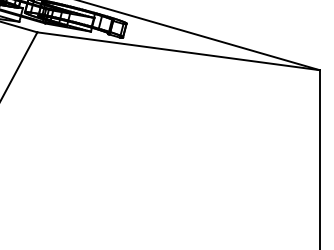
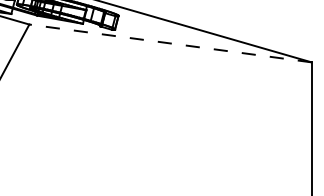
line: (178, 51) -> (170, 43), solid -> dashed

